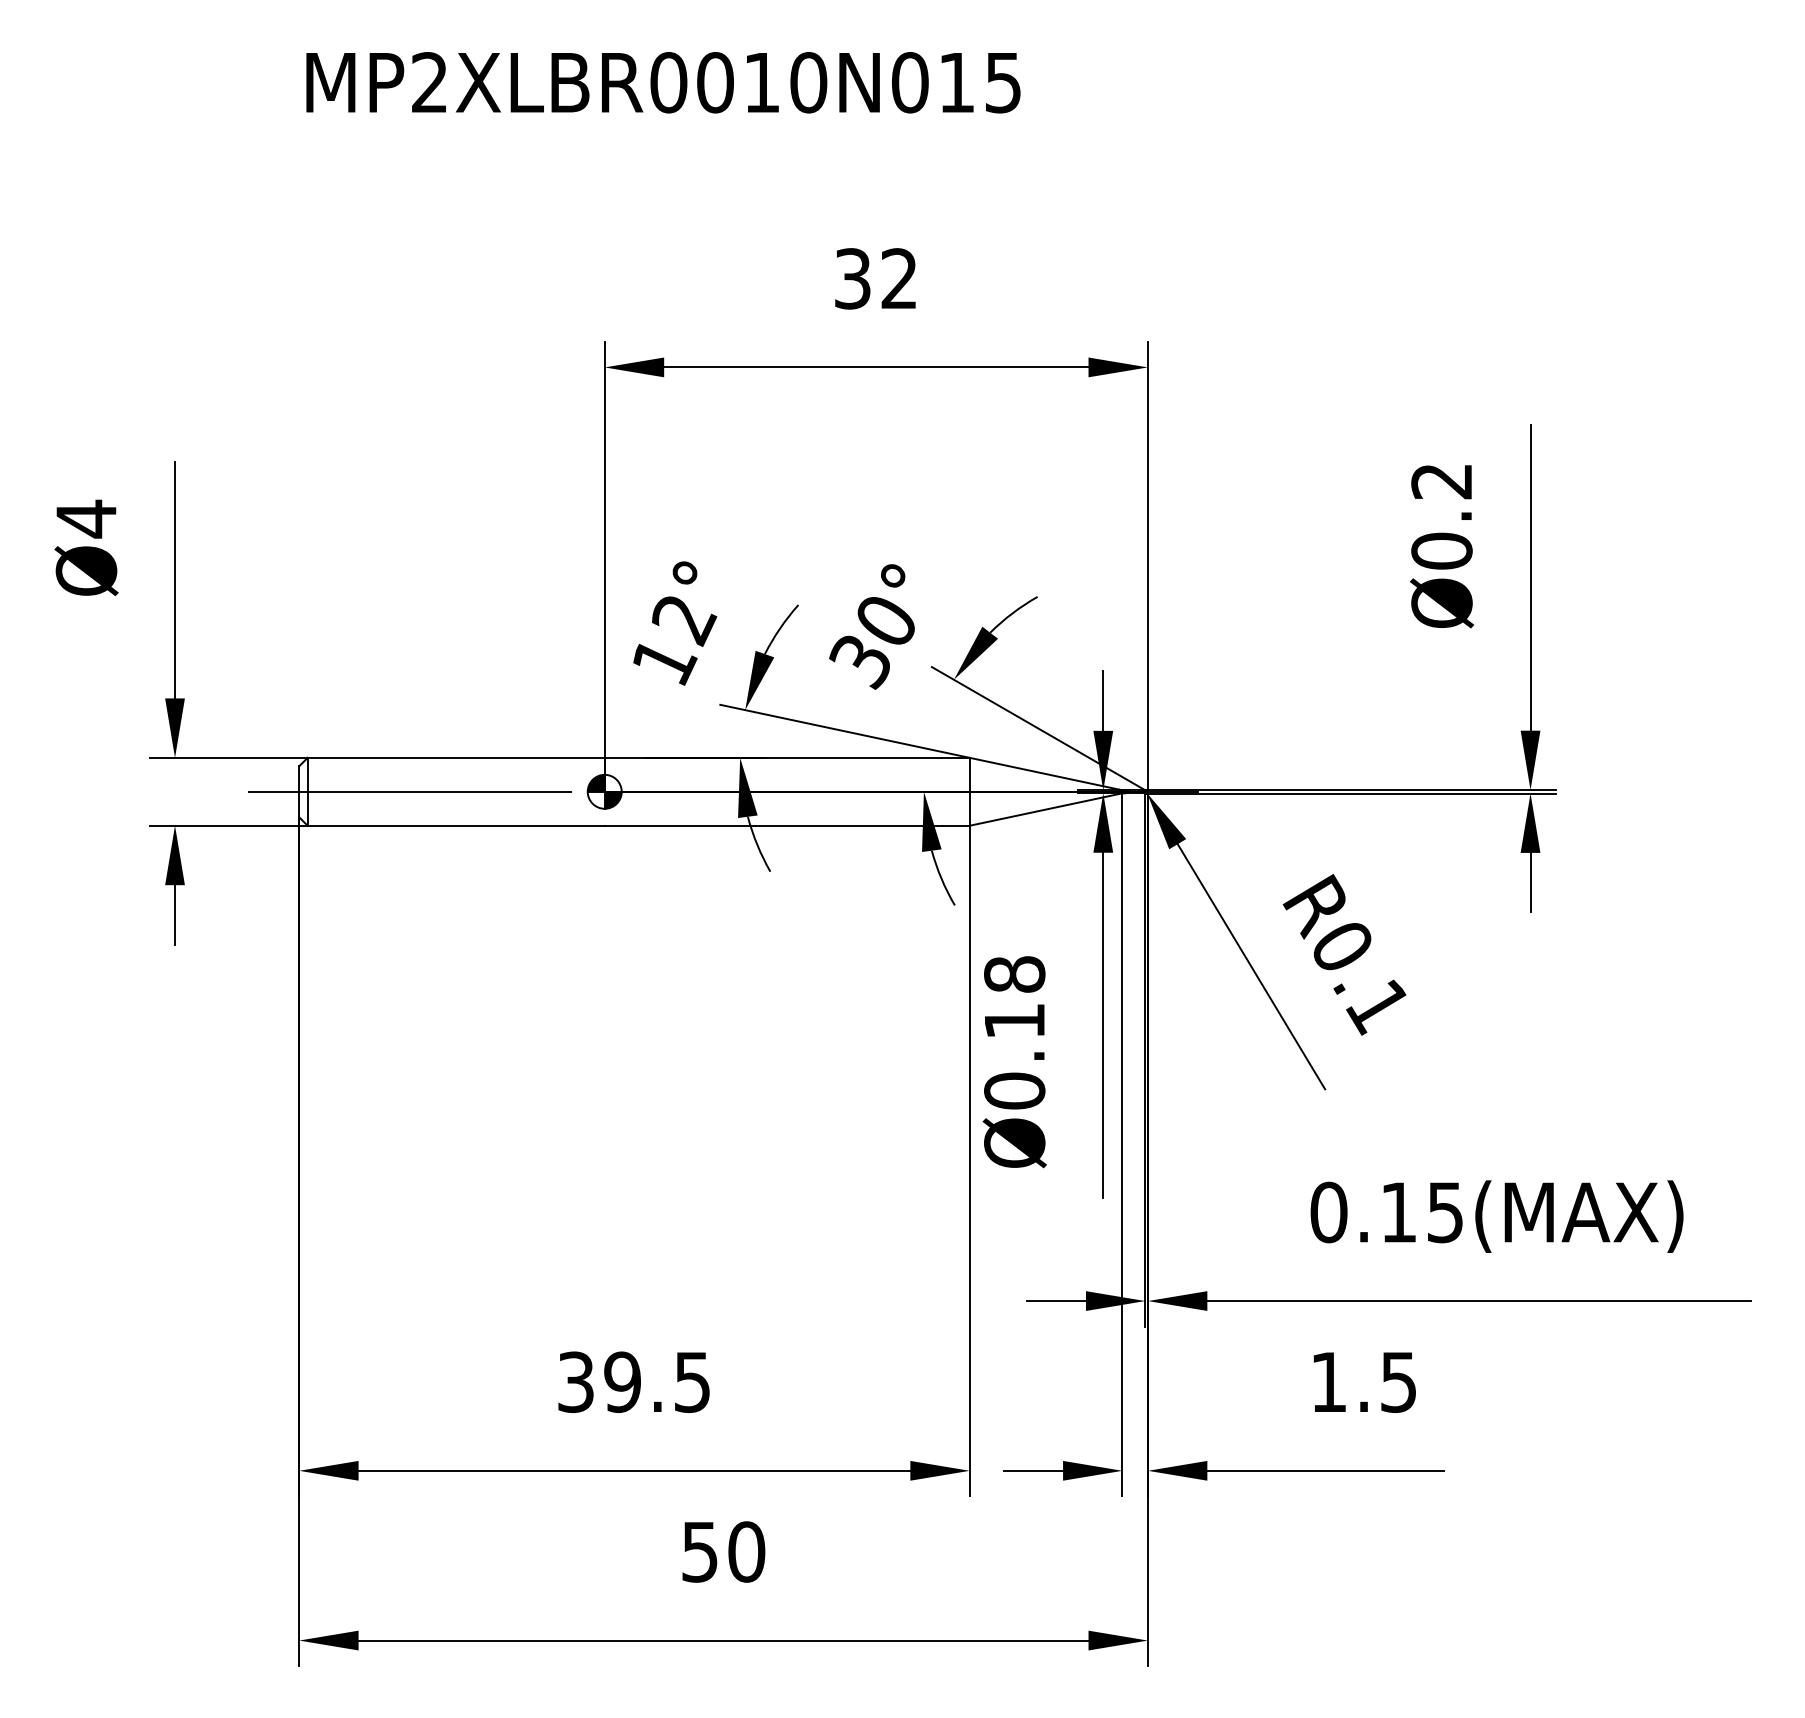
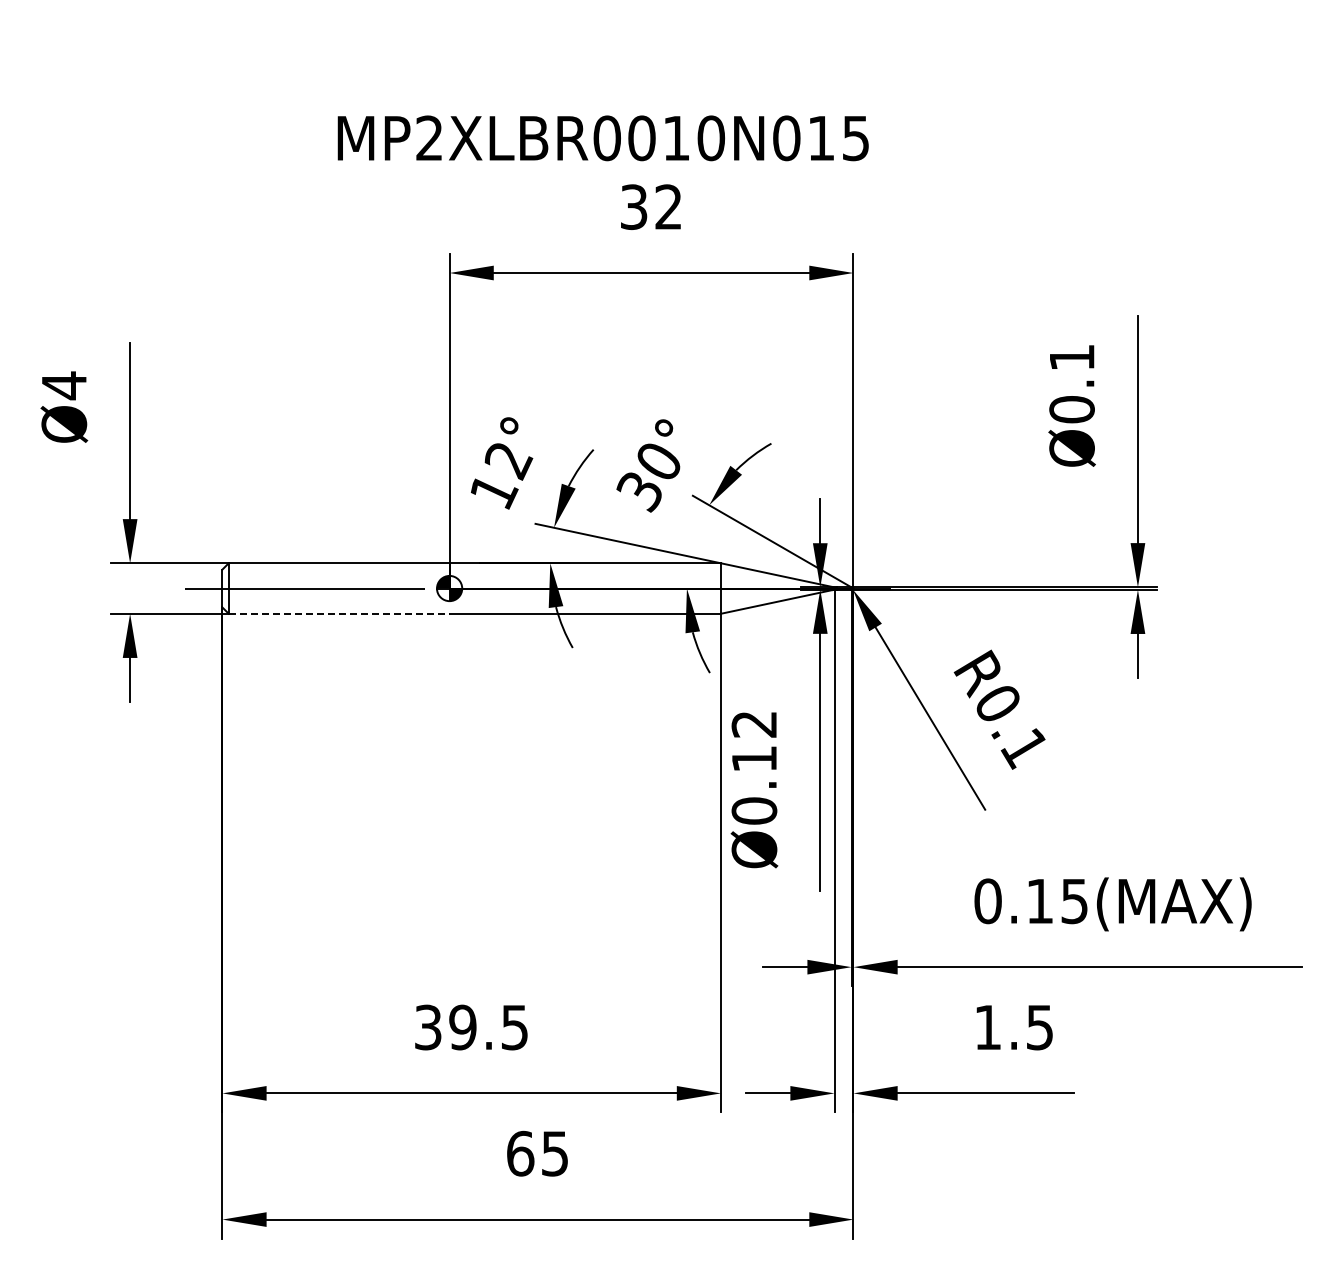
text: (662, 82) -> (602, 138), moved
text: (1441, 481) -> (1071, 357), Ø0.2 -> Ø0.1
line: (456, 825) -> (339, 613), solid -> dashed
text: (1014, 973) -> (754, 723), Ø0.18 -> Ø0.12
text: (722, 1551) -> (537, 1153), 50 -> 65

